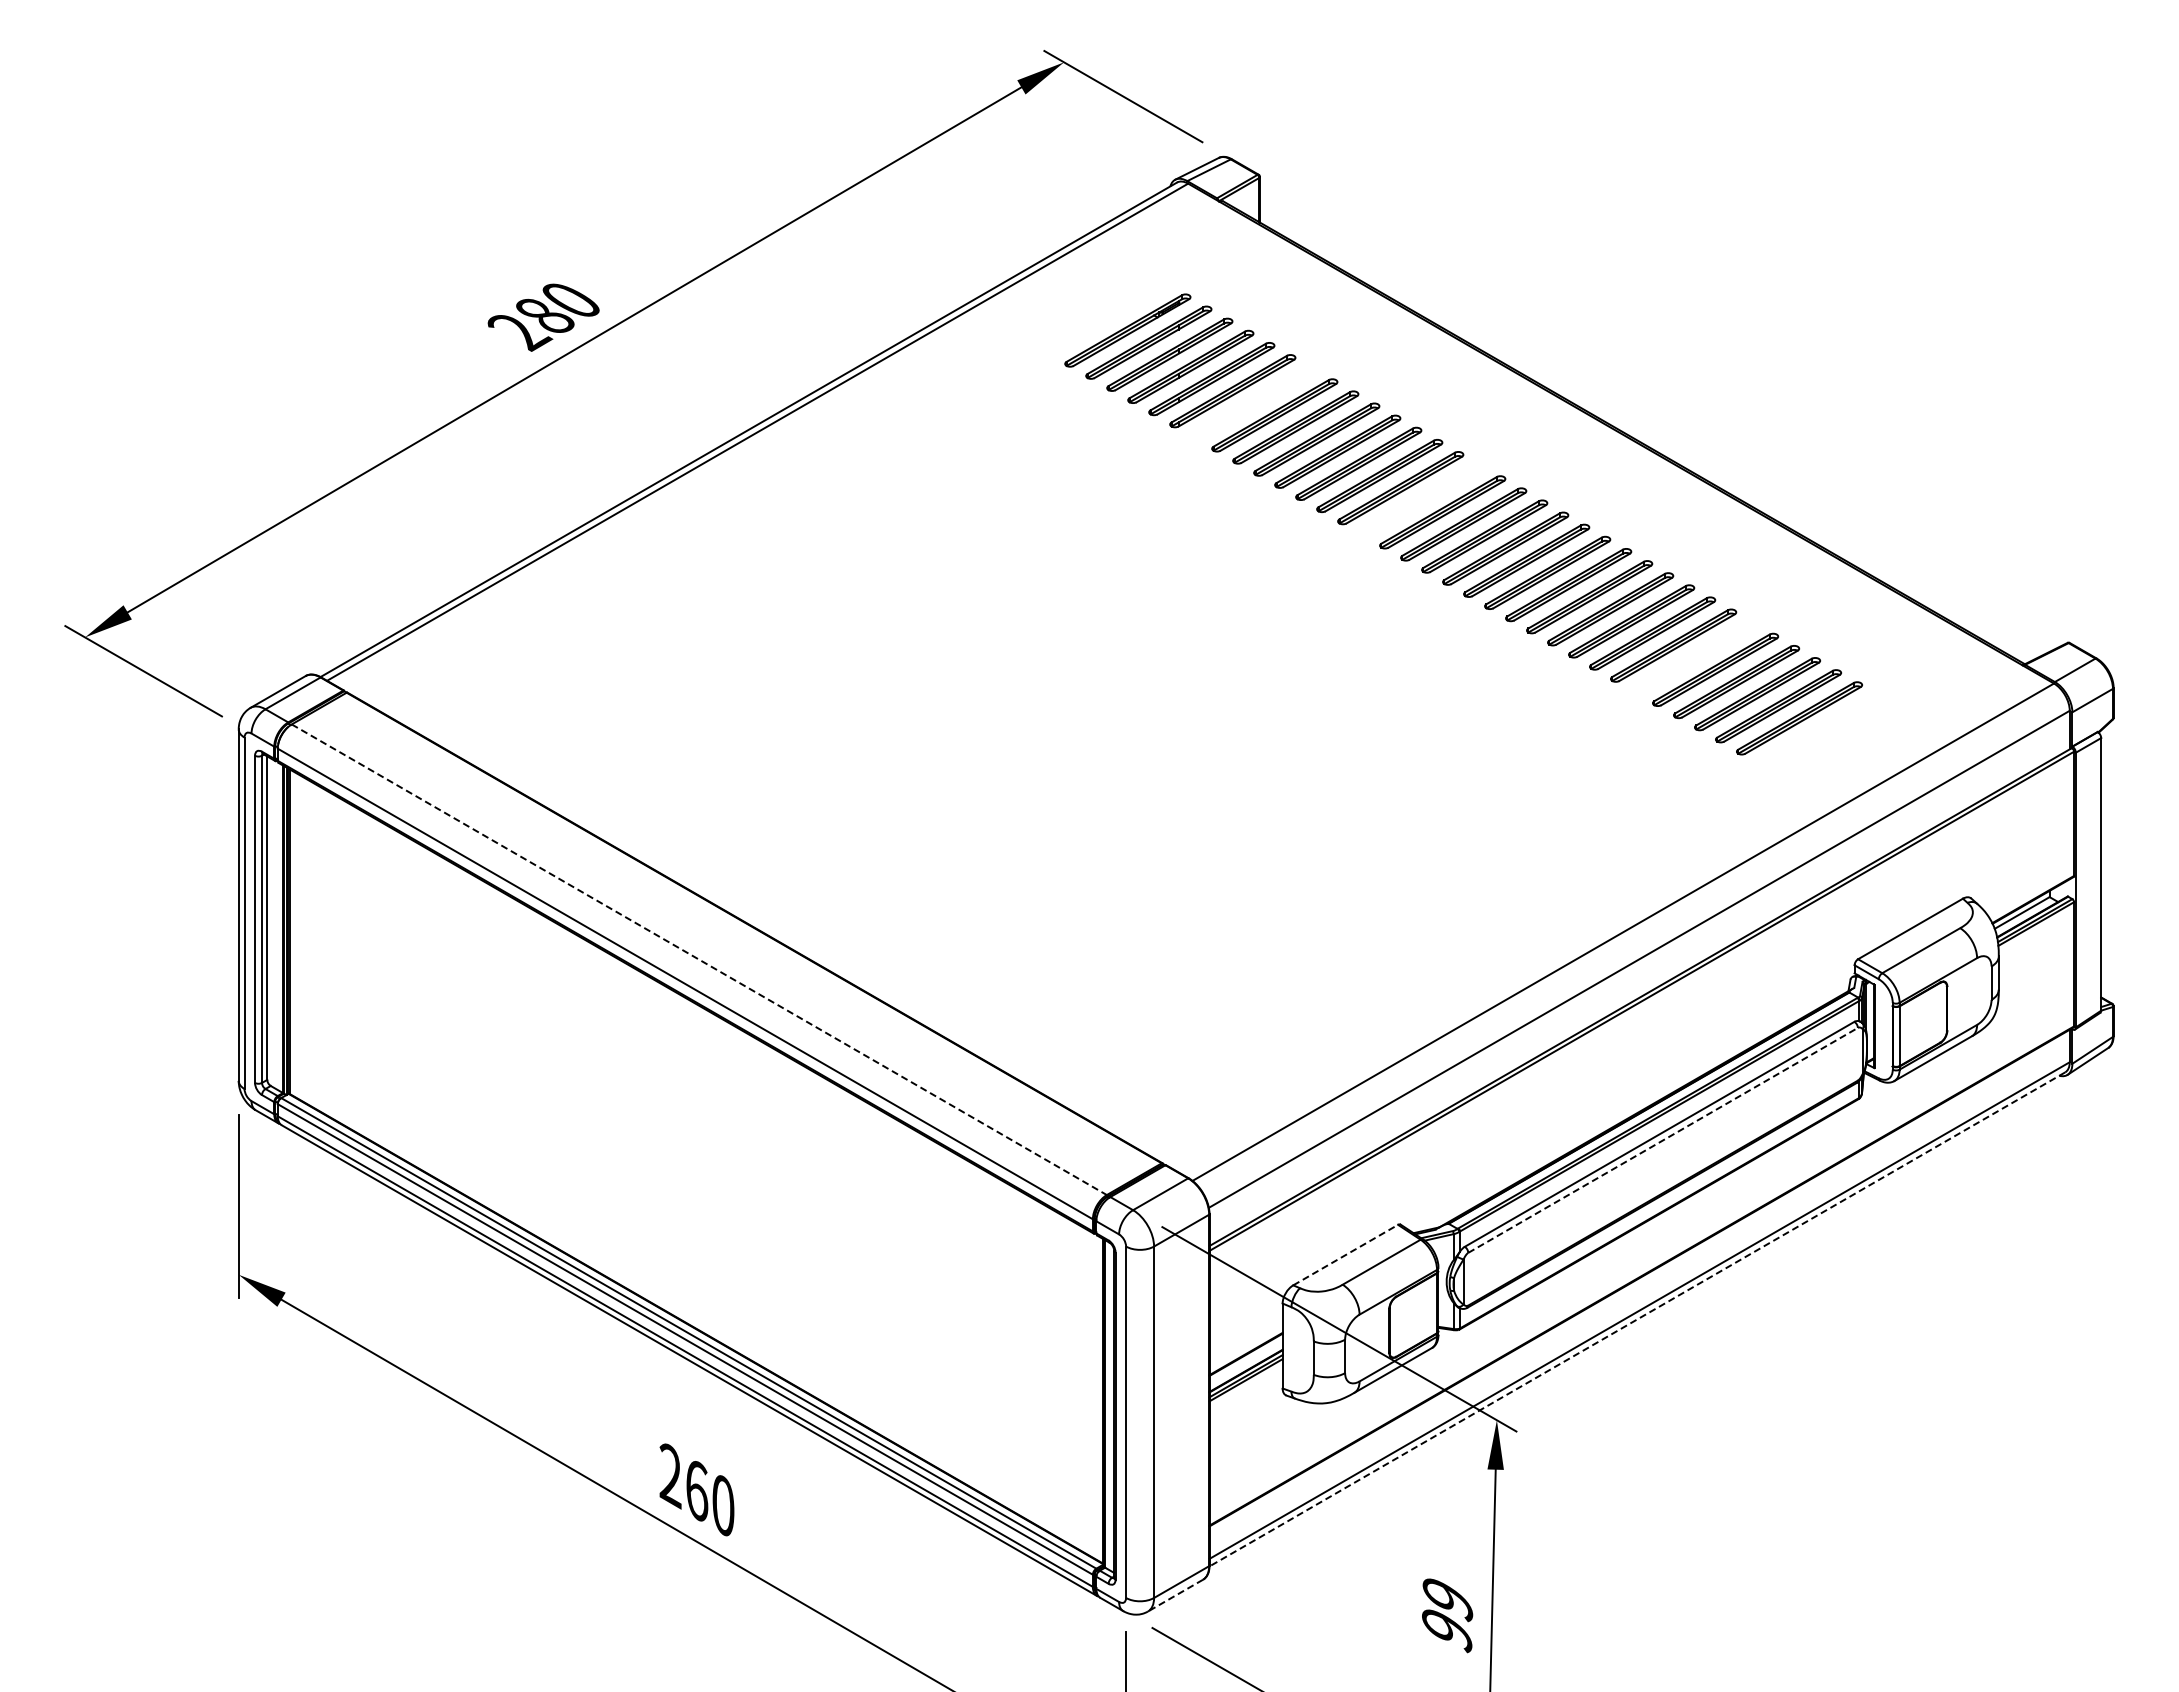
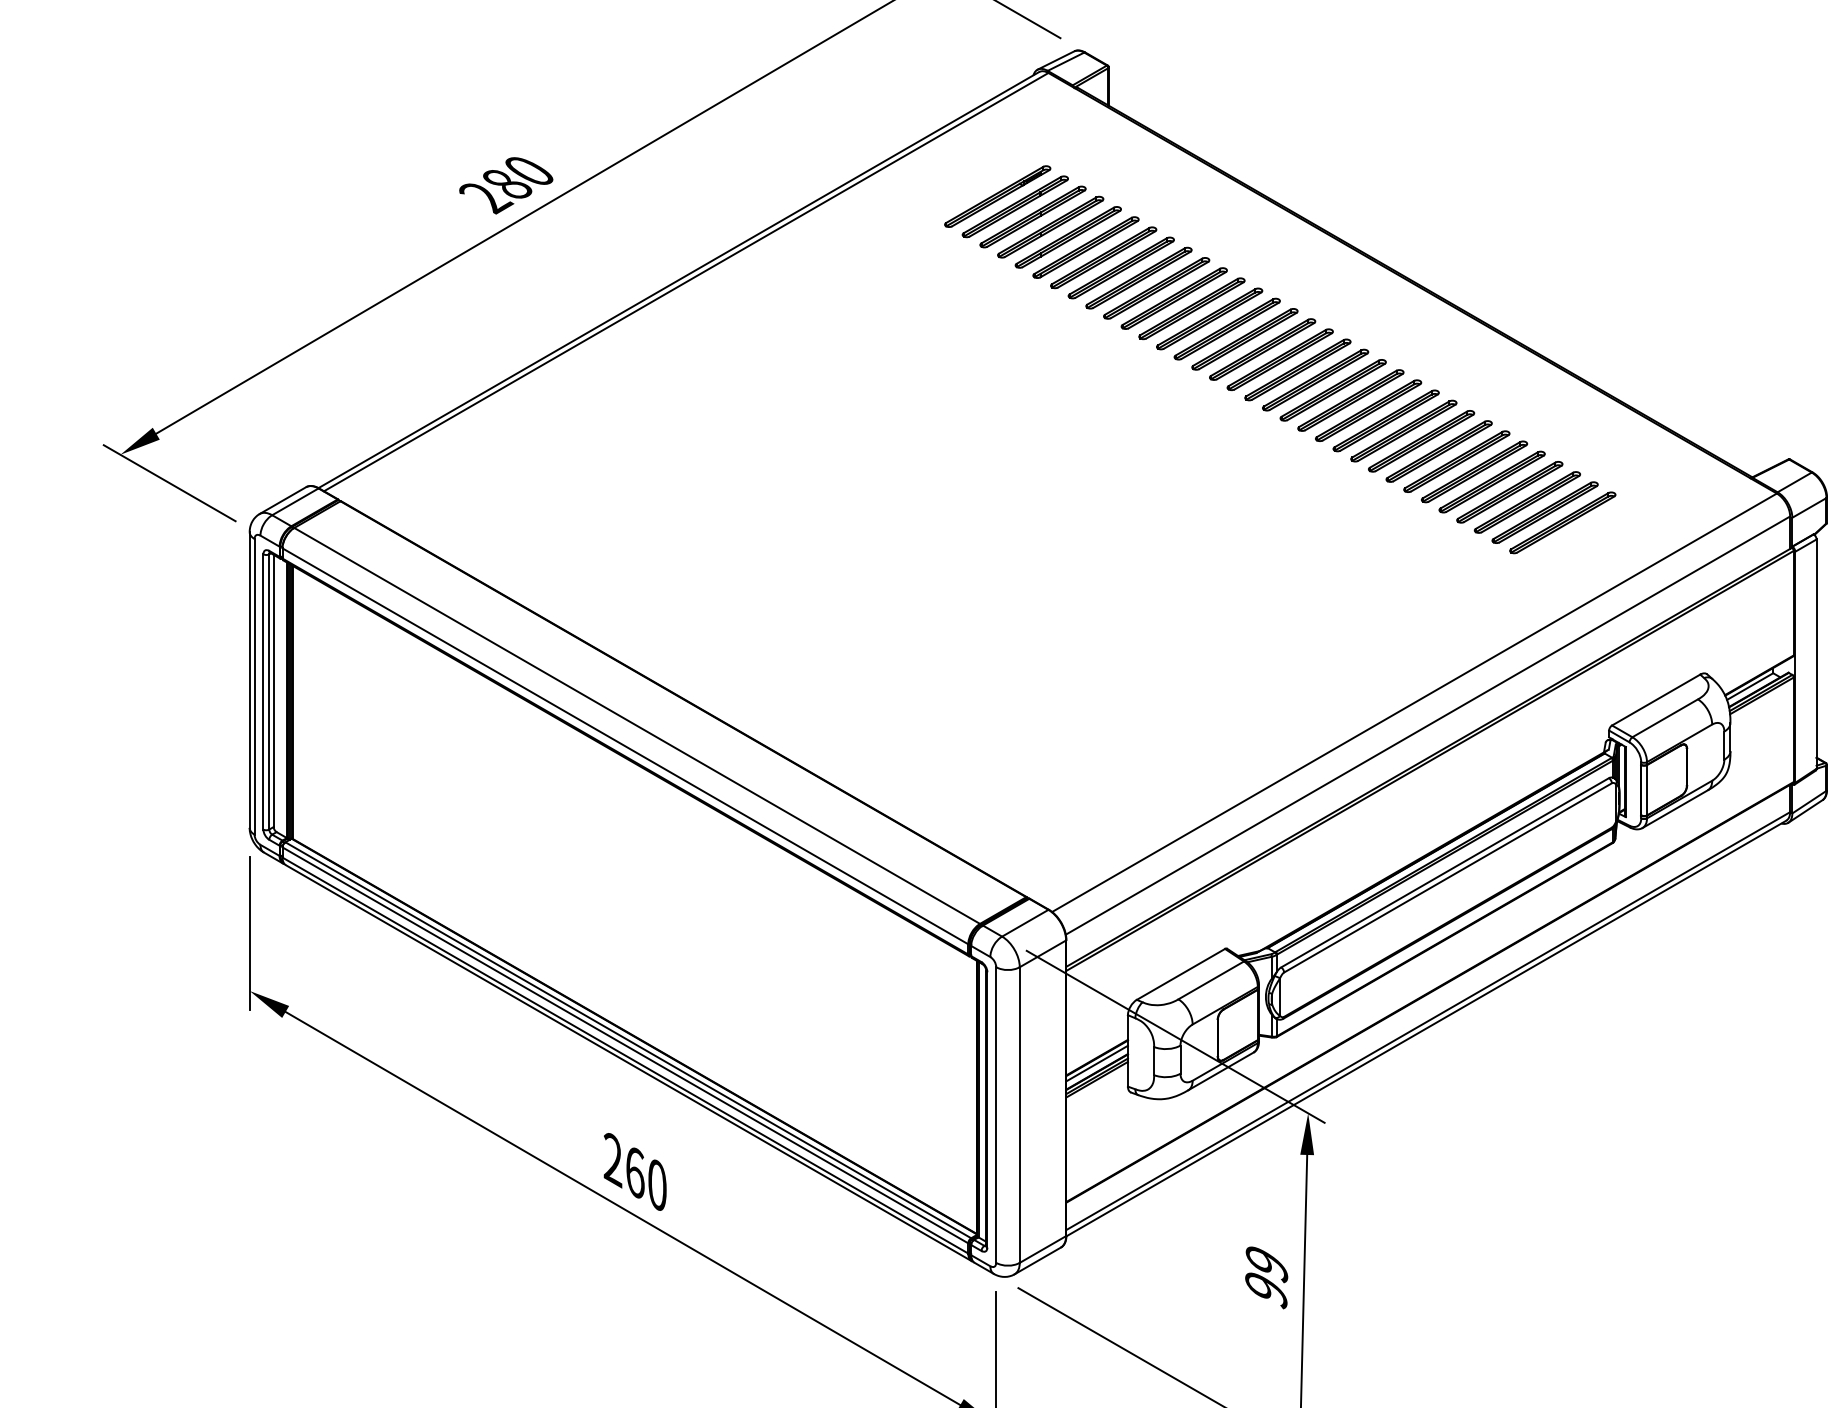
part: (1253, 403) -> (1103, 257), added
part: (1421, 500) -> (1244, 339), added
part: (1694, 657) -> (1474, 471), added
line: (699, 959) -> (637, 725), dashed -> solid
line: (1663, 1140) -> (1448, 878), dashed -> solid
line: (1345, 1255) -> (1180, 974), dashed -> solid
line: (1637, 1319) -> (1426, 1028), dashed -> solid
line: (1245, 1360) -> (1096, 1063), added
line: (1175, 1595) -> (1037, 1260), dashed -> solid

